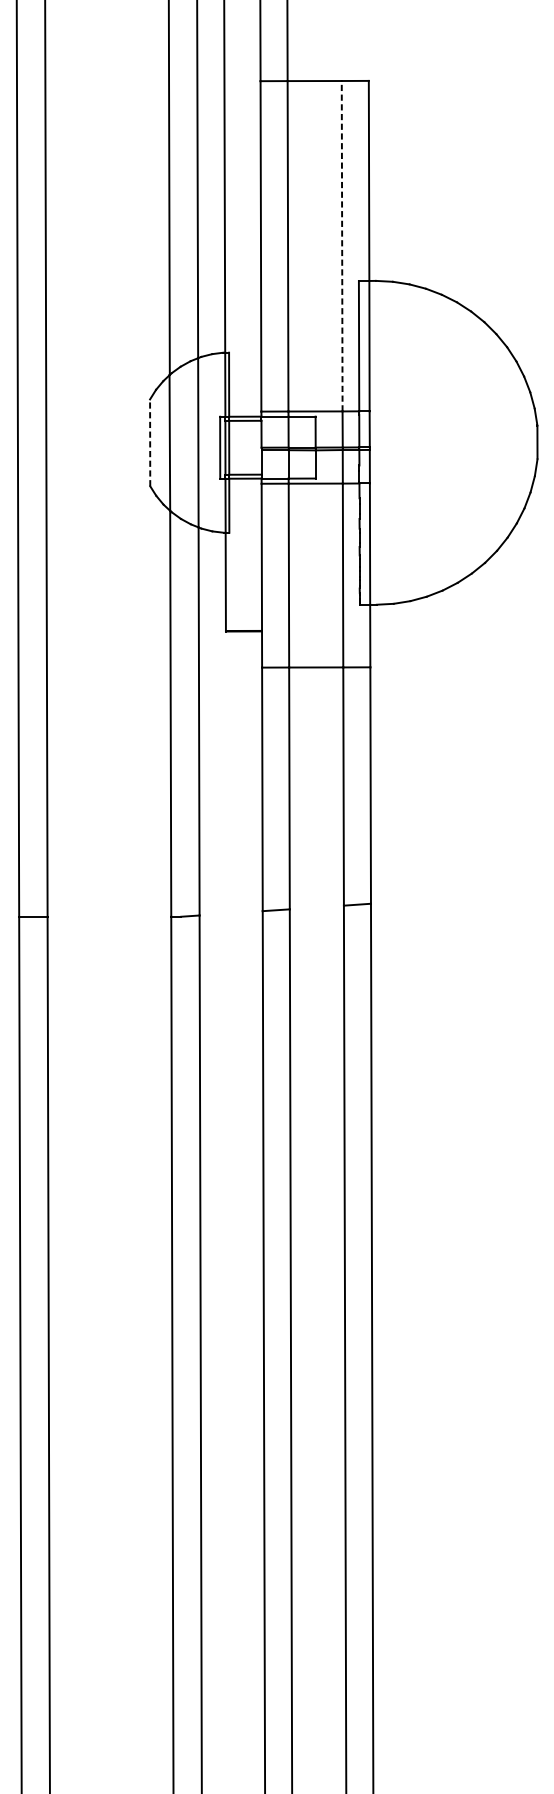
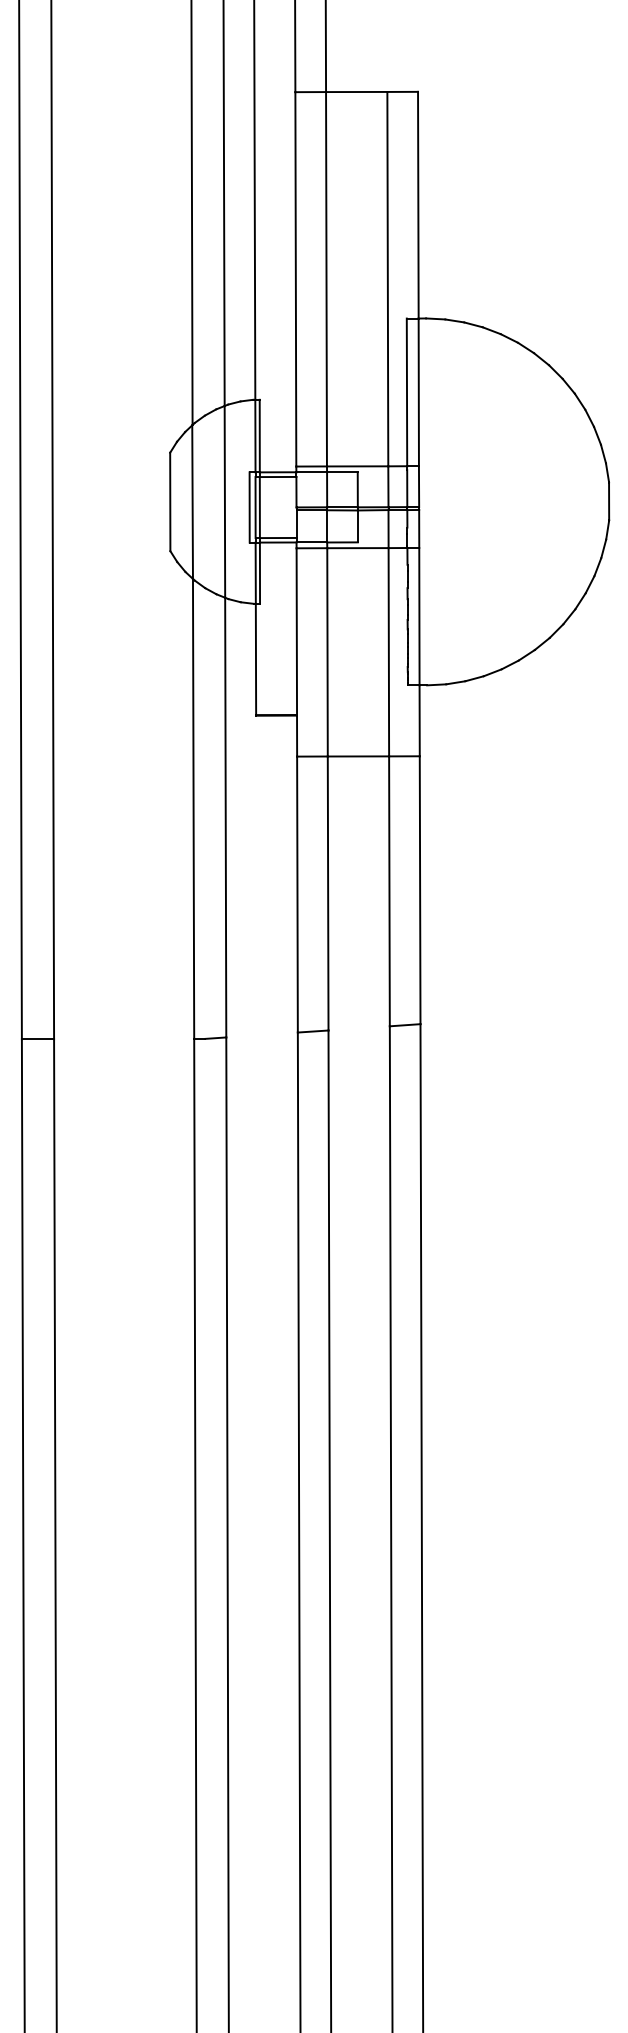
line: (341, 245) -> (387, 278), dashed -> solid
line: (150, 442) -> (170, 501), dashed -> solid

